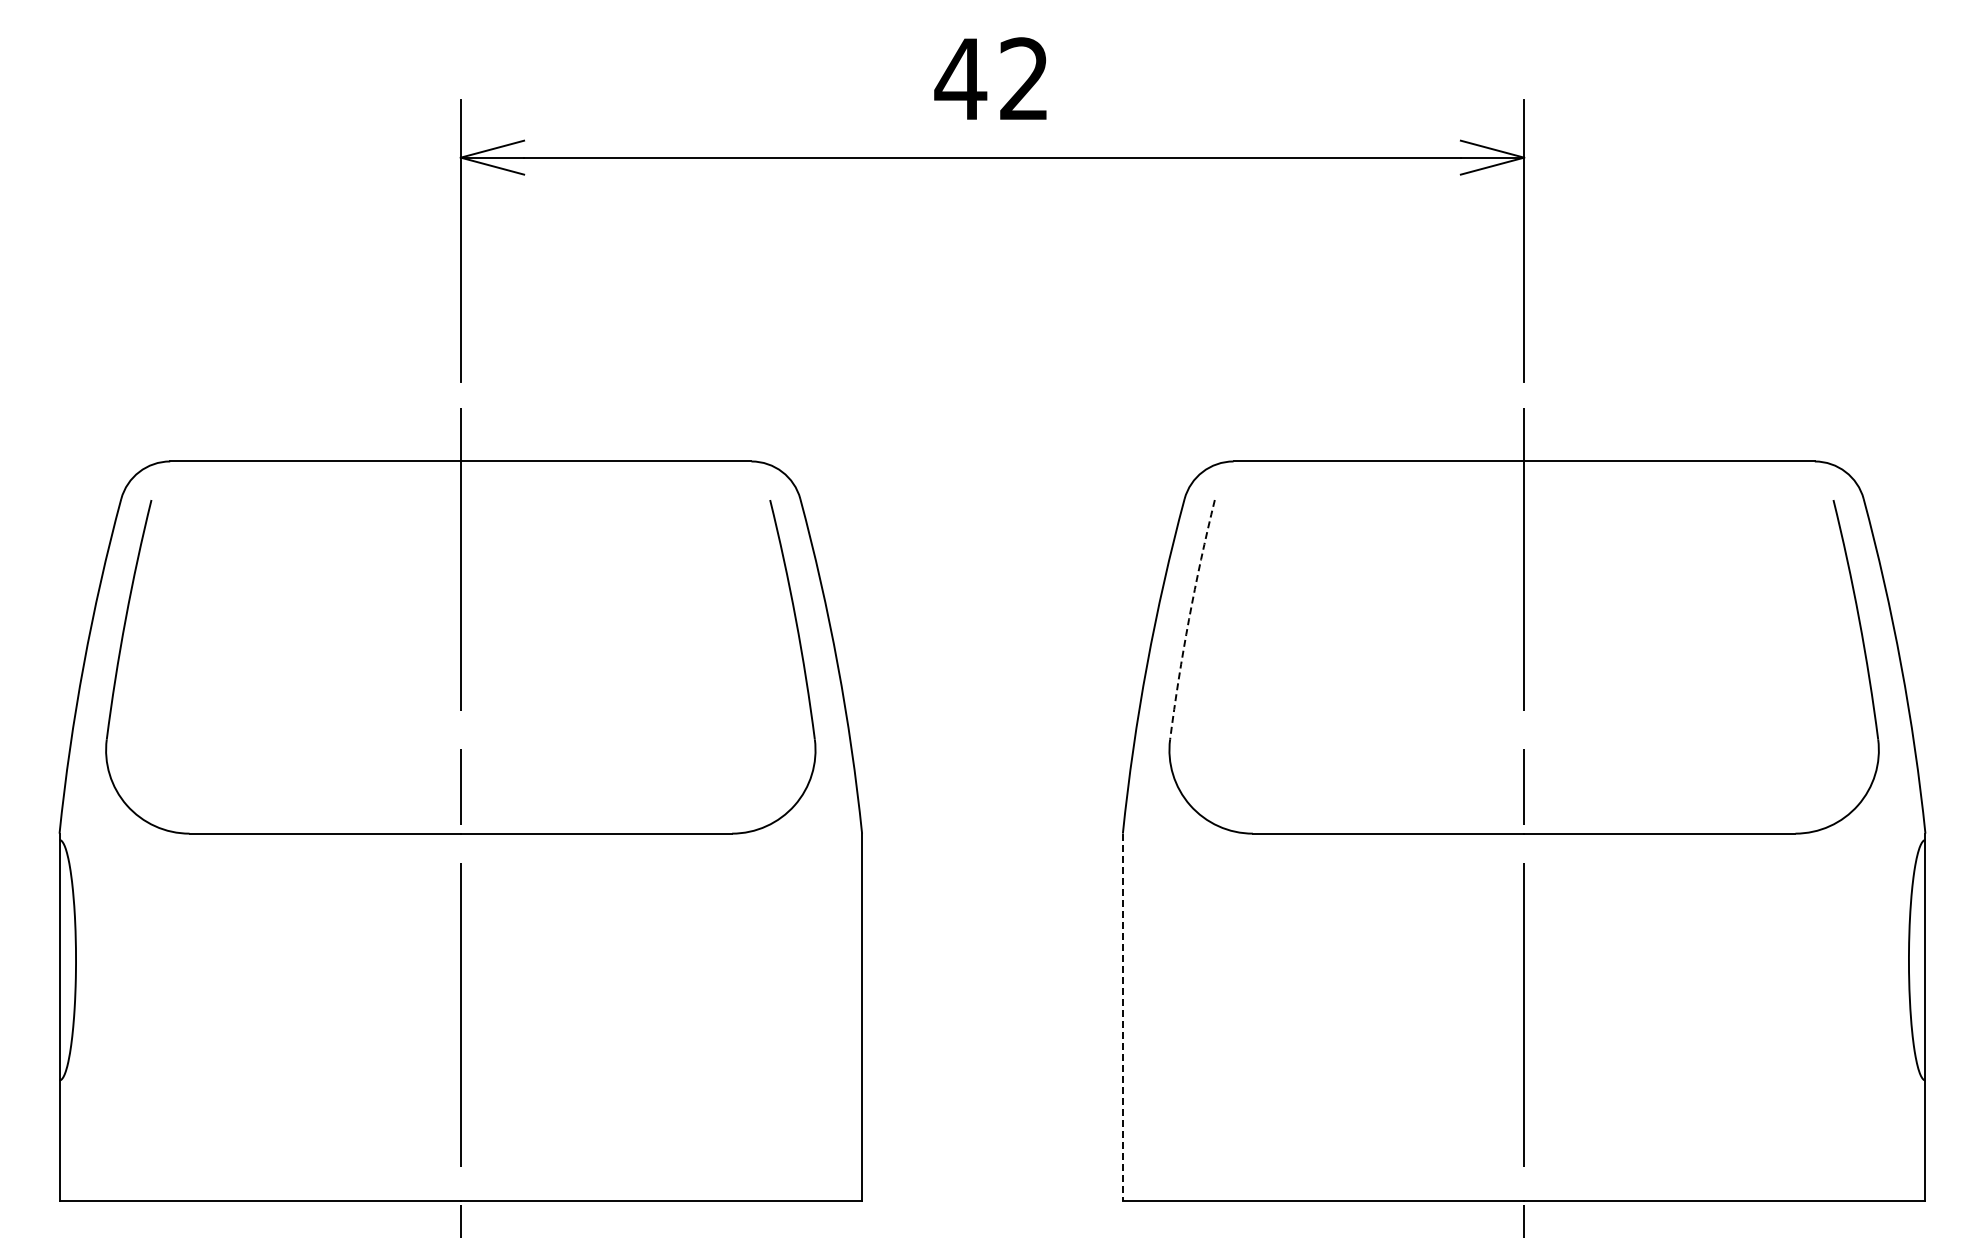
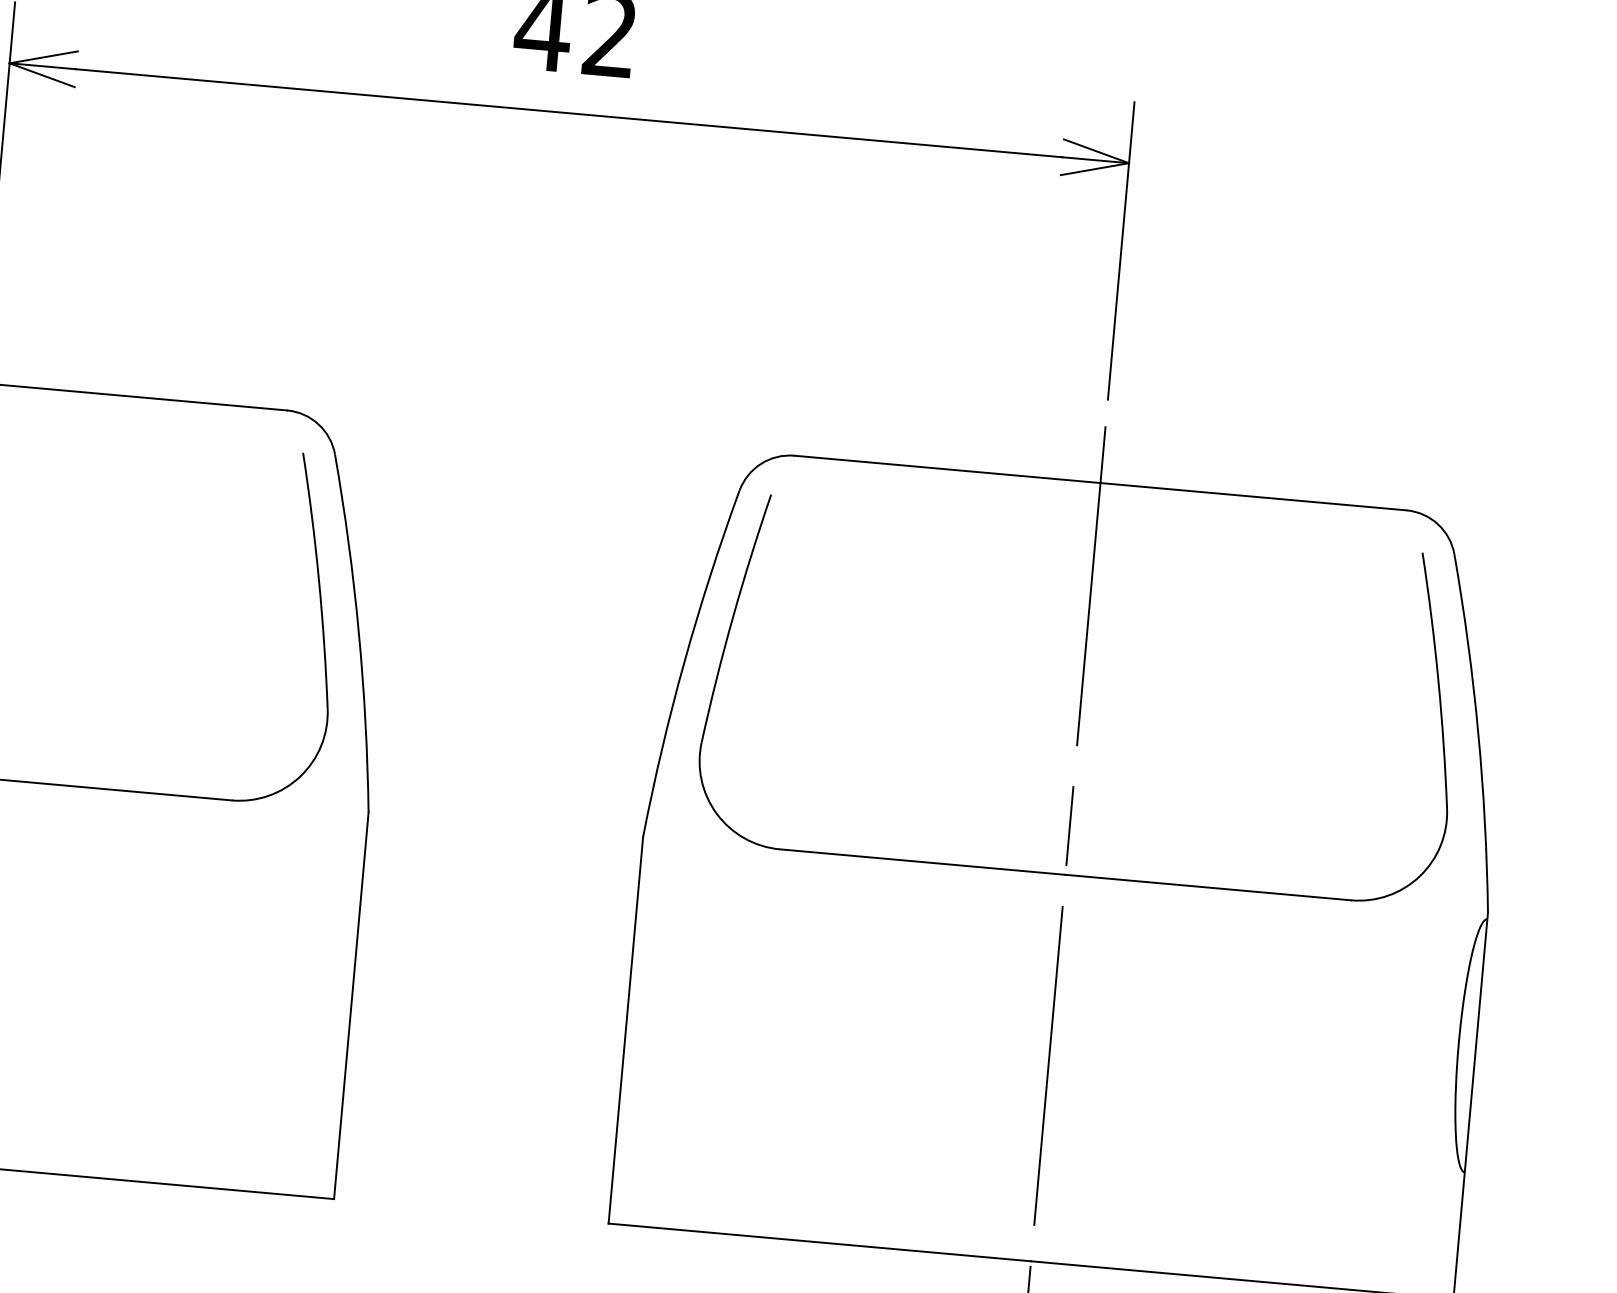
arc: (1189, 619) -> (733, 617), dashed -> solid
line: (1122, 1017) -> (625, 1030), dashed -> solid

